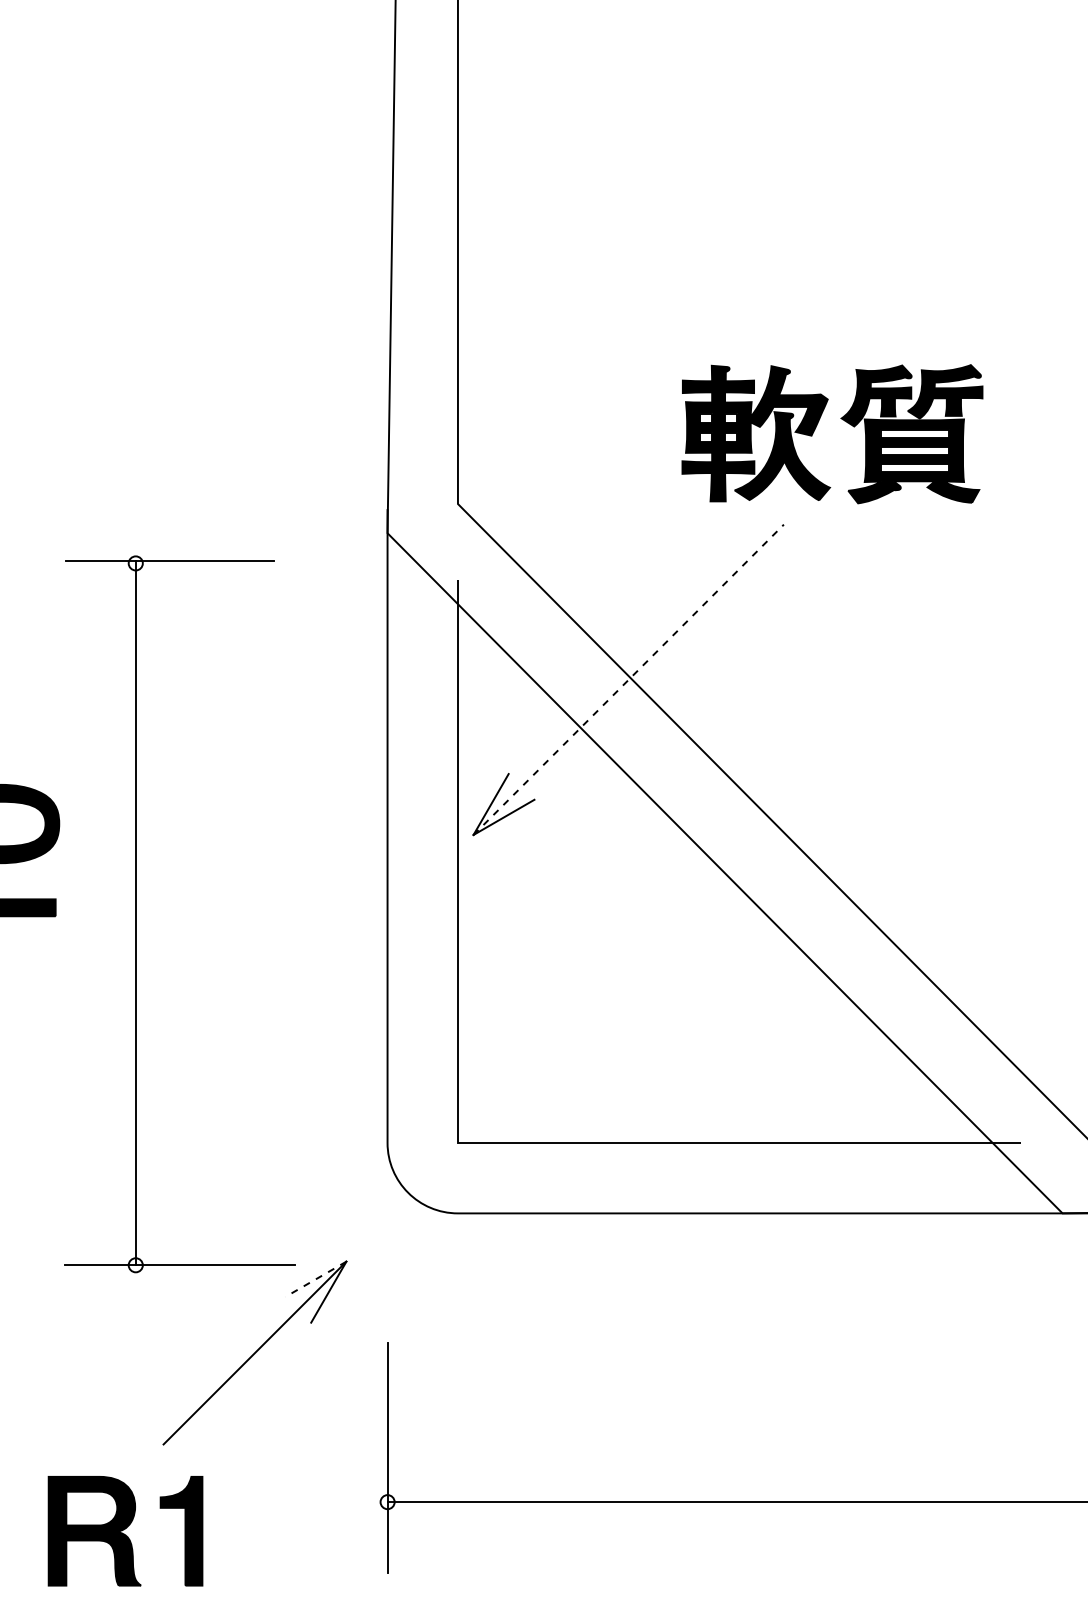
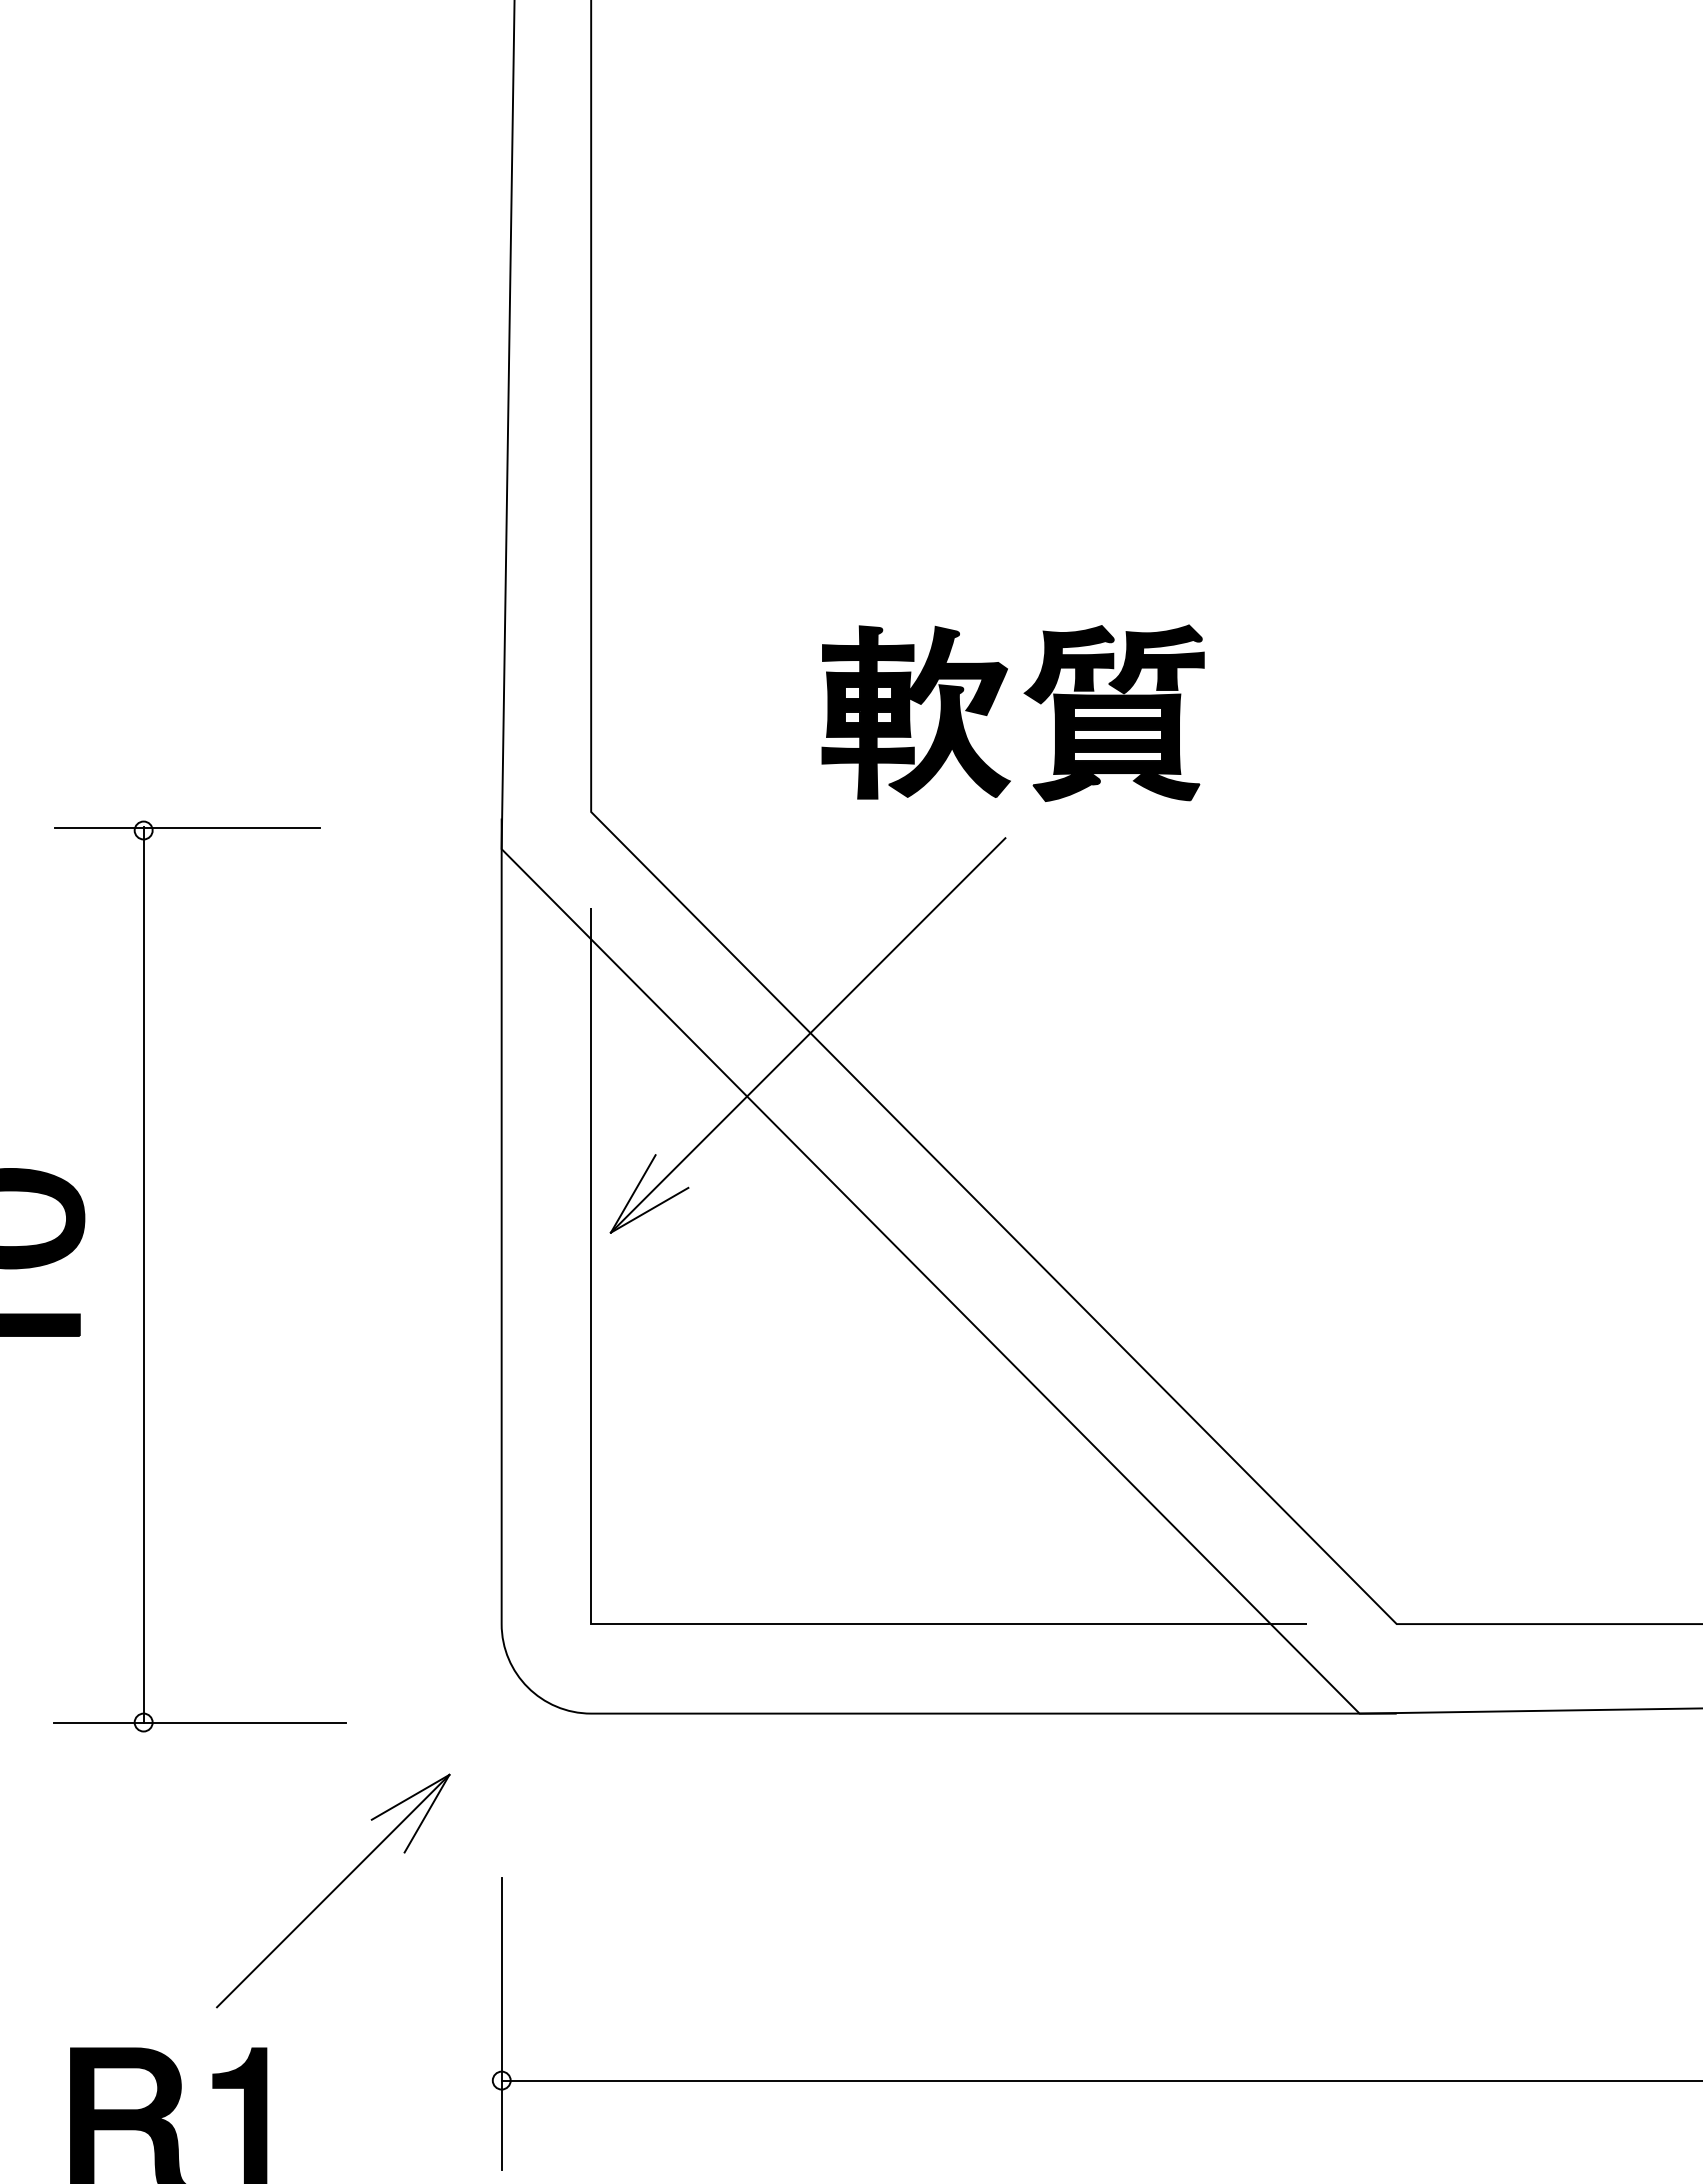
part: (817, 426) -> (993, 703), moved
line: (628, 679) -> (808, 1035), dashed -> solid
part: (136, 914) -> (144, 1276), moved
line: (315, 1279) -> (410, 1797), dashed -> solid

